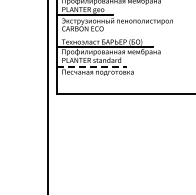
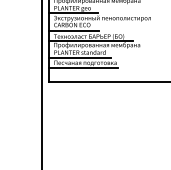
line: (84, 35) -> (73, 30), added
line: (92, 66) -> (80, 57), dashed -> solid
line: (95, 78) -> (83, 68), added

